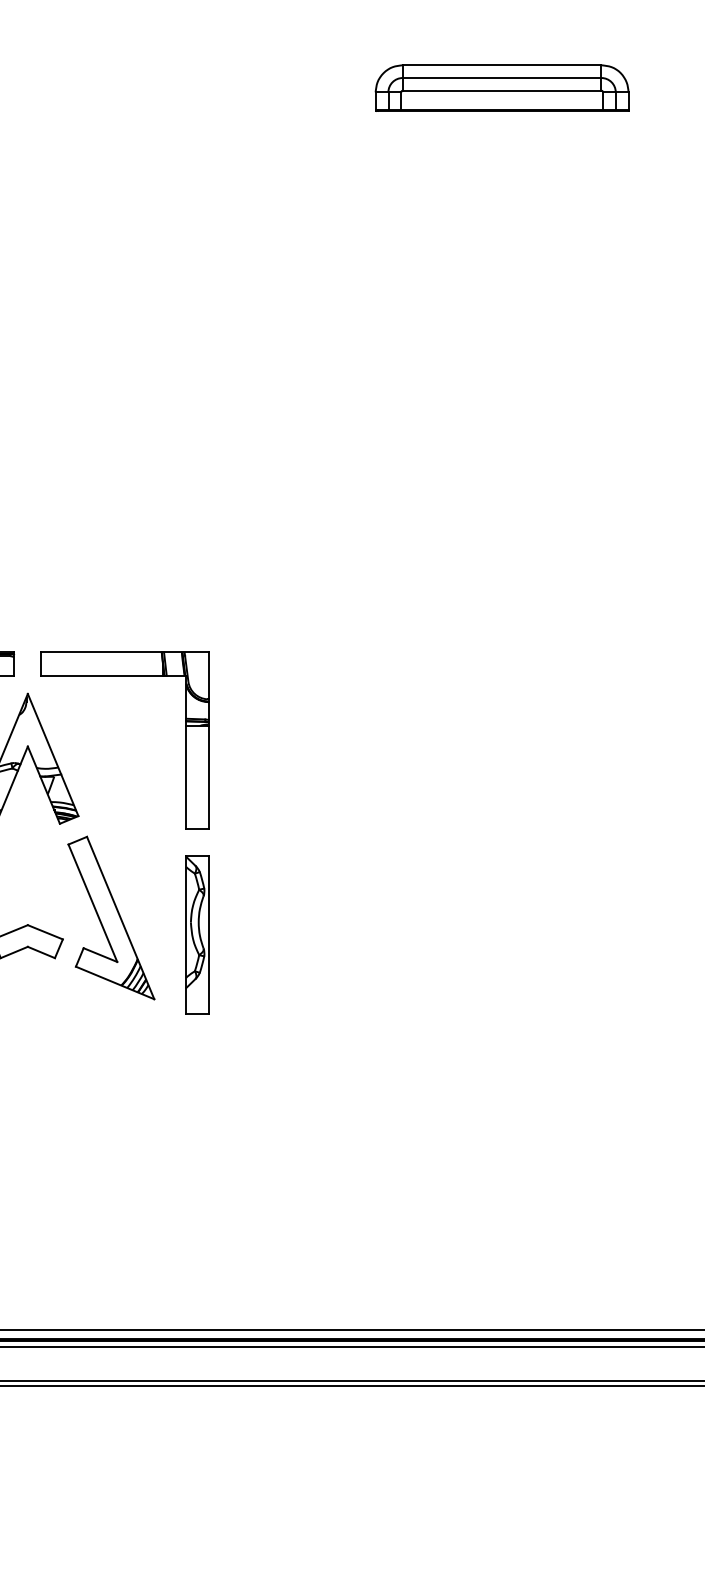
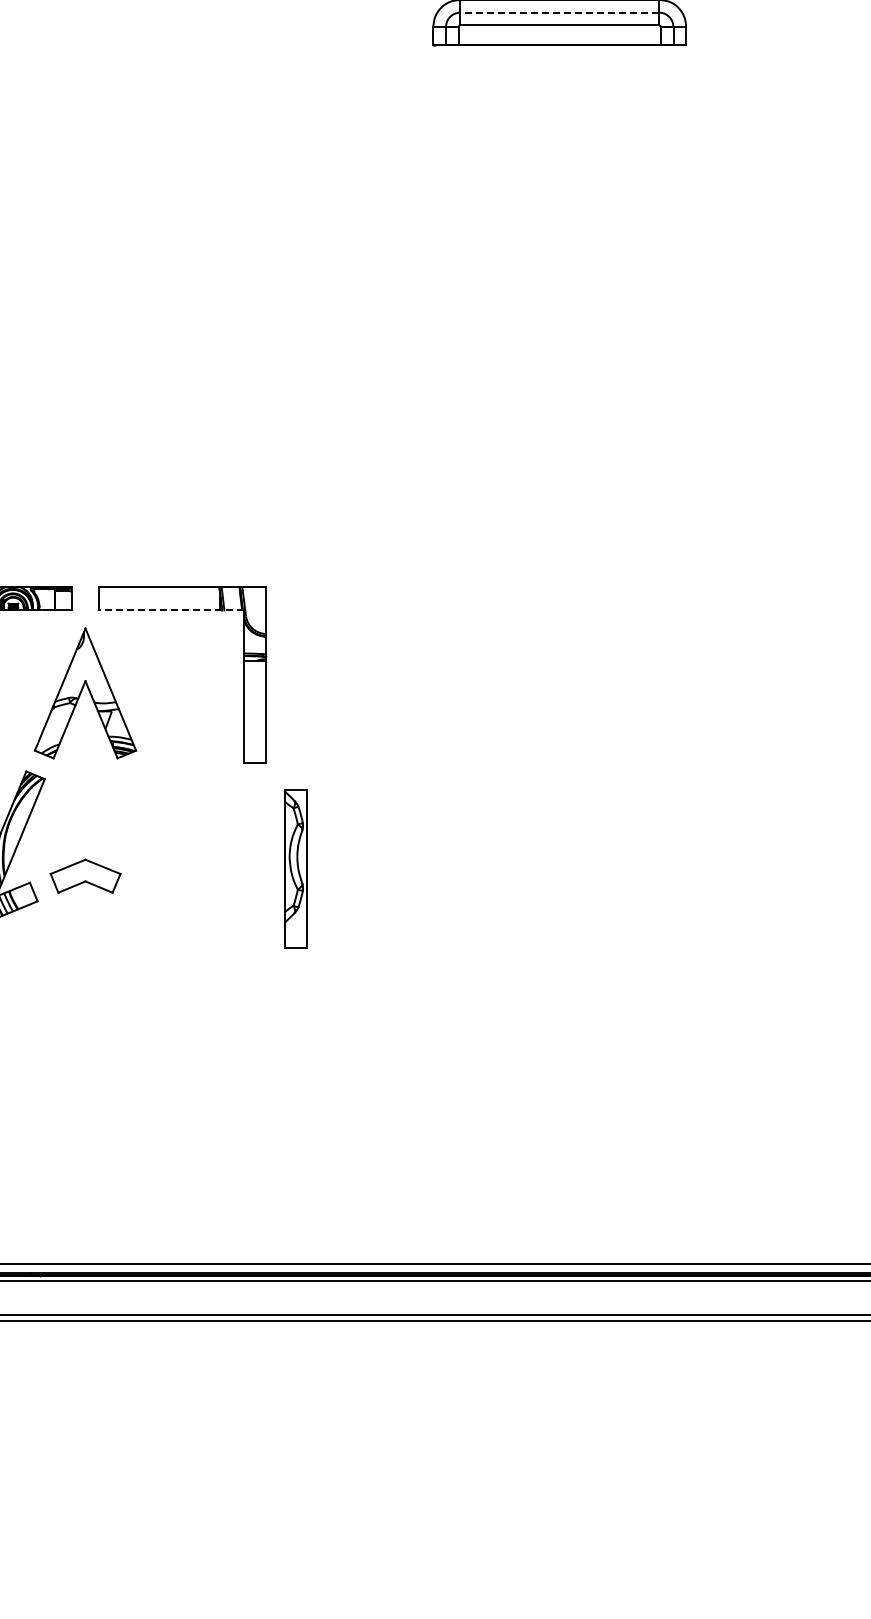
line: (501, 77) -> (559, 12), solid -> dashed
line: (113, 675) -> (171, 610), solid -> dashed
part: (110, 917) -> (168, 852), removed
part: (196, 933) -> (295, 868), moved

